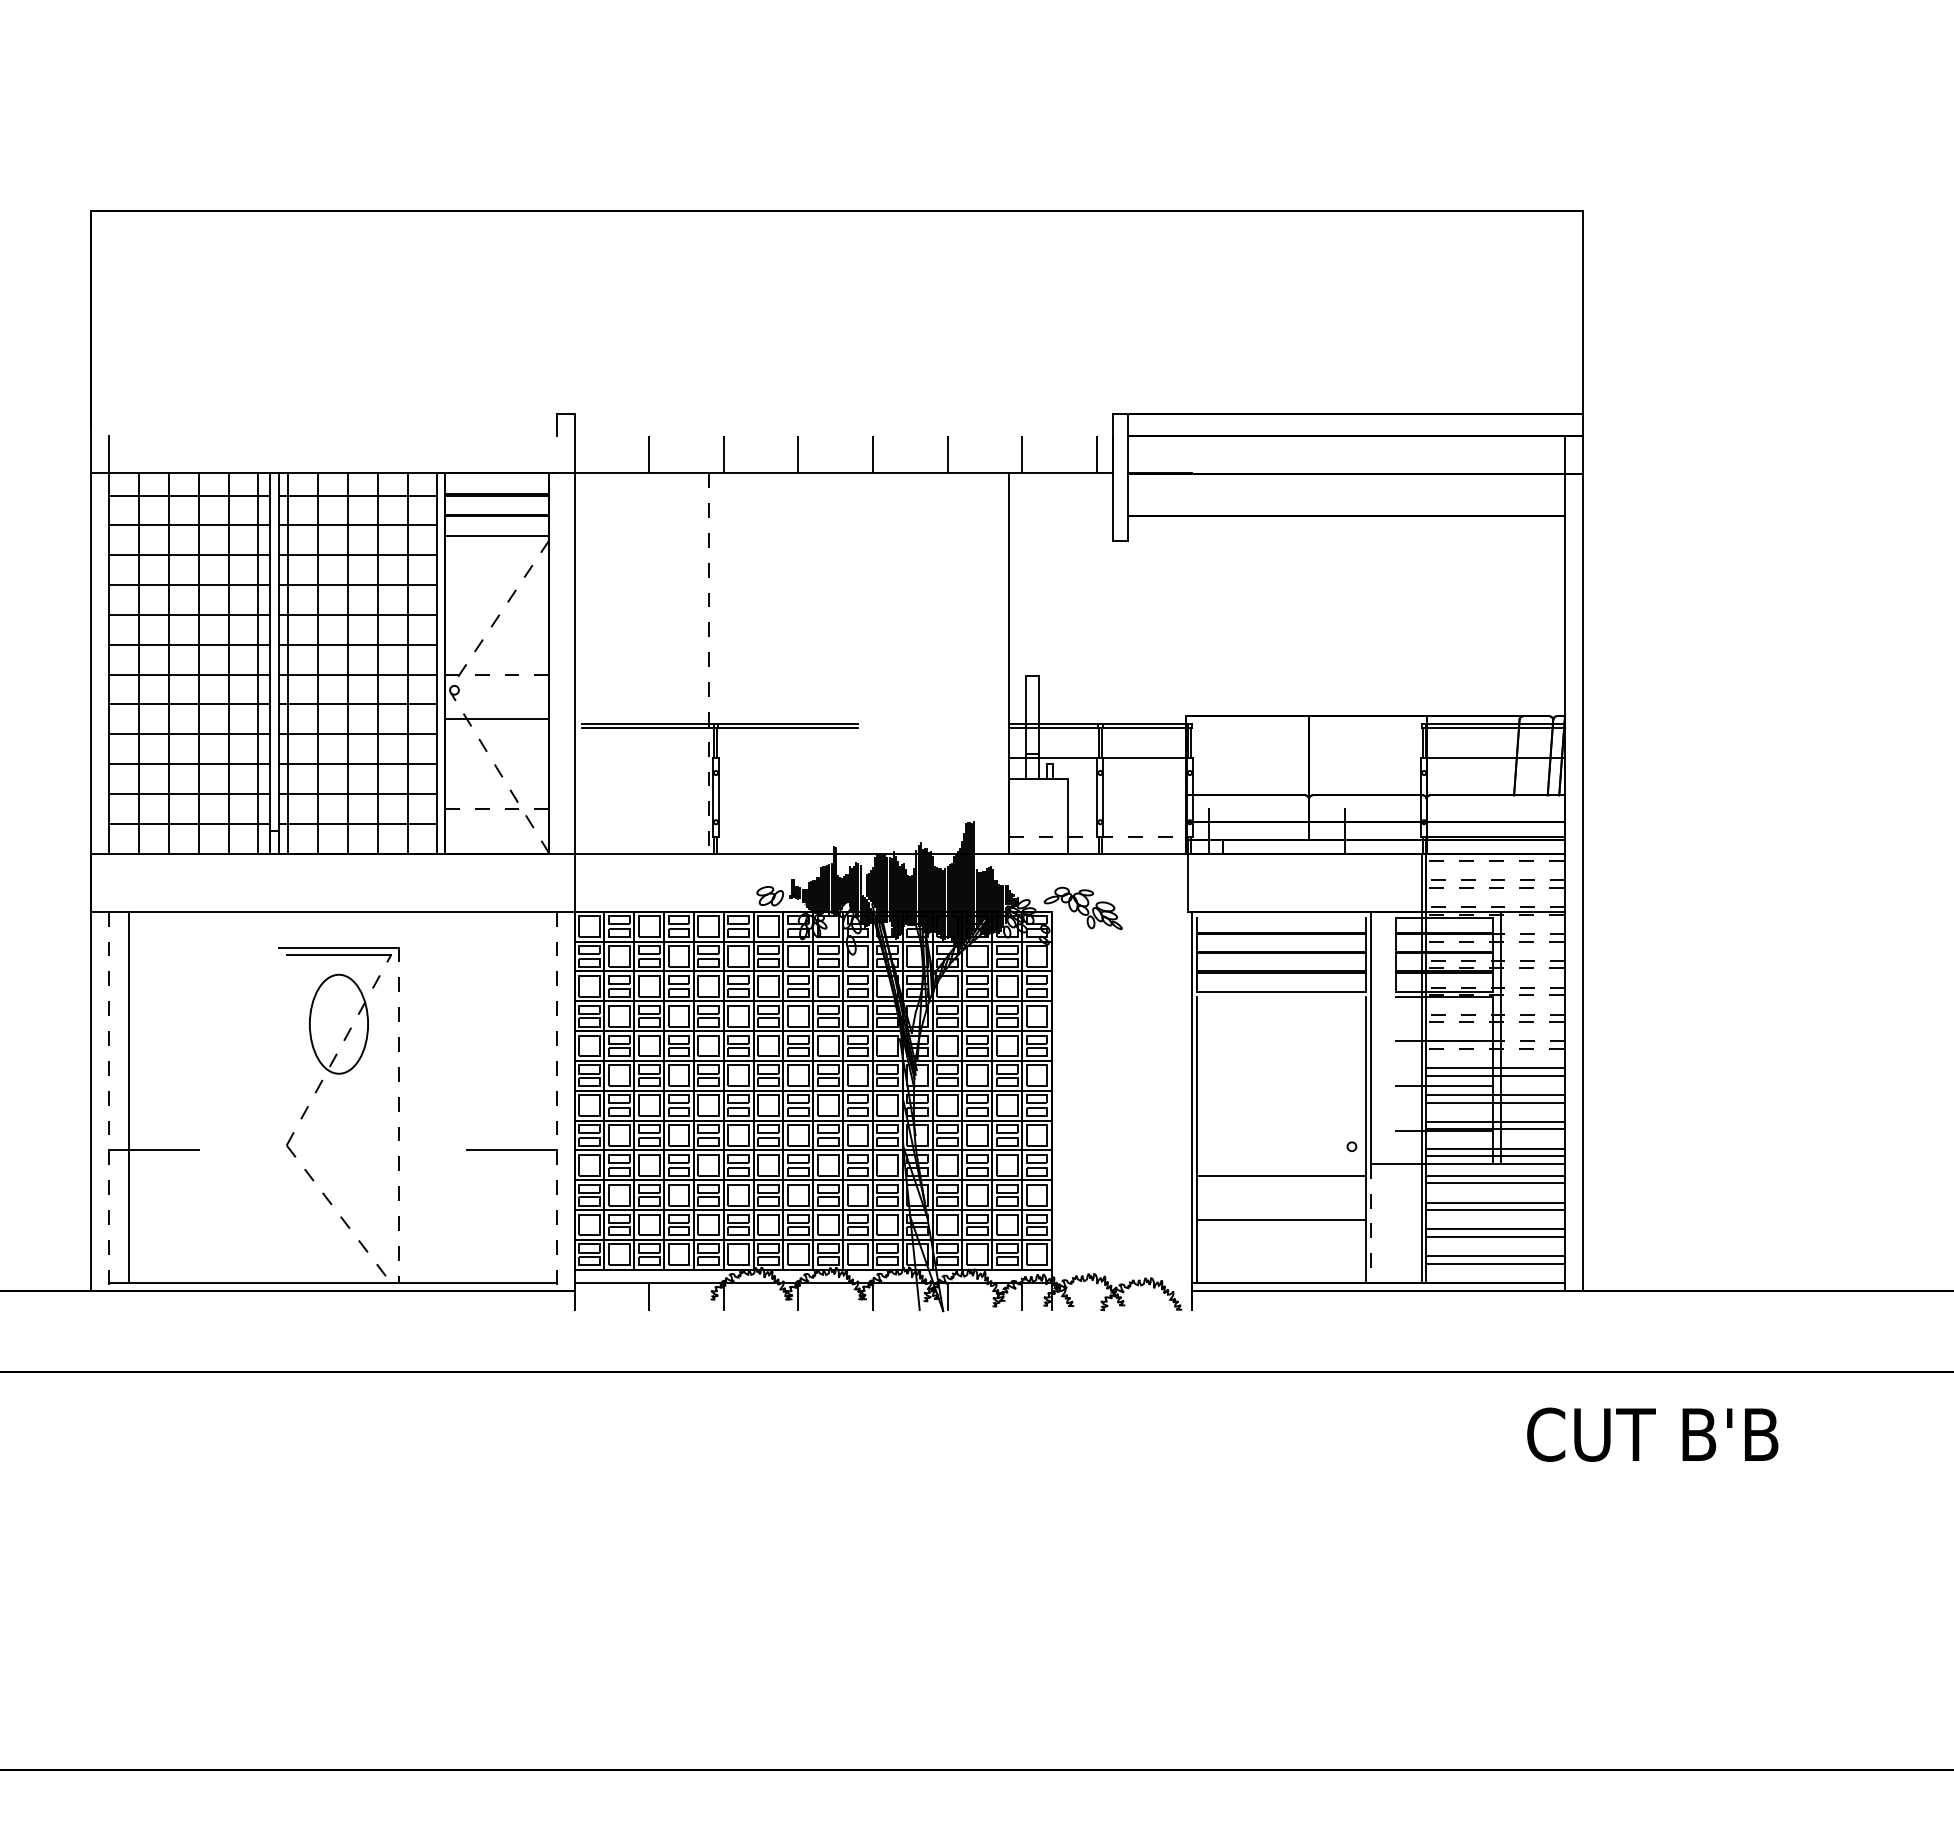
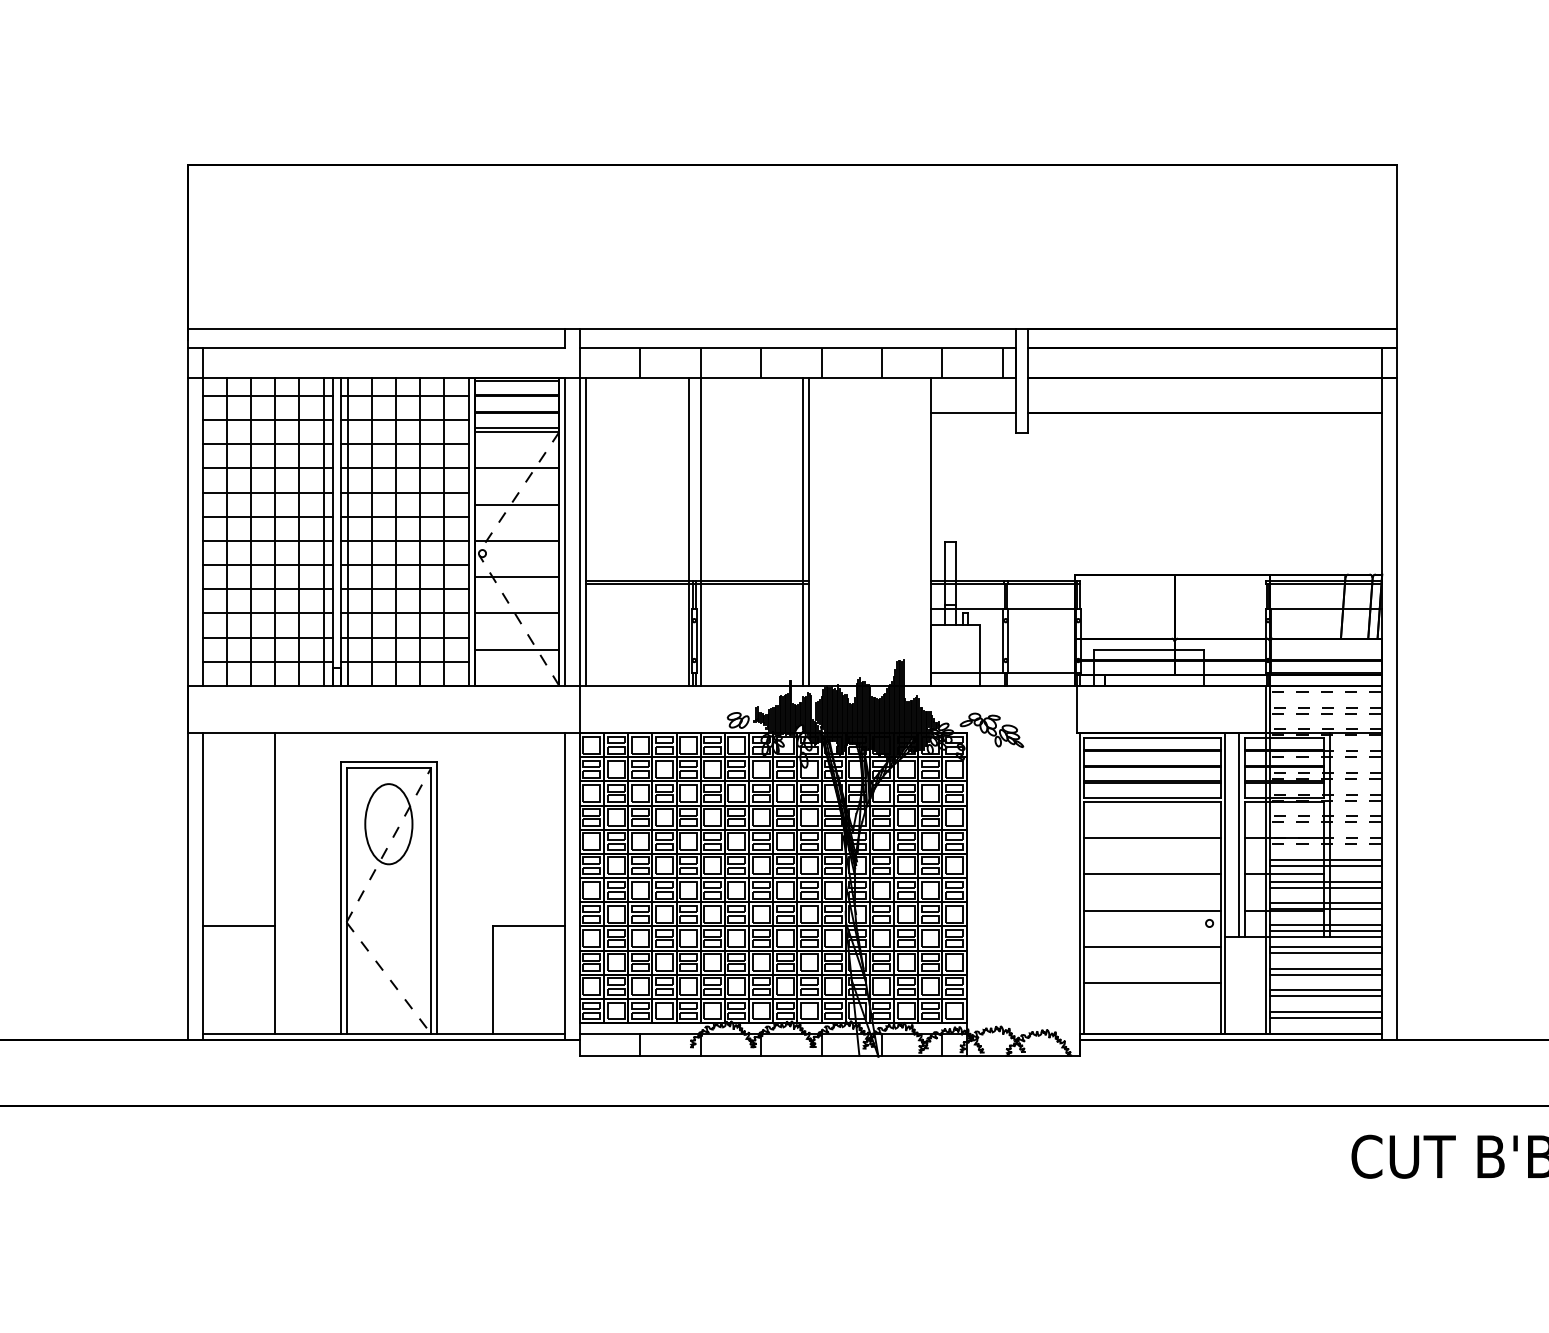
line: (323, 413) -> (376, 329), added
line: (843, 413) -> (797, 329), added
line: (323, 435) -> (376, 347), added
line: (843, 436) -> (797, 348), added
line: (496, 477) -> (516, 381), added
line: (1060, 516) -> (973, 412), added
line: (496, 540) -> (516, 432), added
line: (496, 585) -> (516, 468), added
line: (496, 629) -> (516, 504), added
line: (556, 663) -> (565, 531), added
line: (582, 663) -> (586, 531), added
line: (708, 663) -> (688, 531), dashed -> solid
line: (723, 663) -> (700, 531), added
line: (850, 663) -> (803, 531), added
line: (858, 663) -> (809, 531), added
line: (497, 674) -> (517, 540), dashed -> solid
line: (496, 764) -> (516, 613), added
line: (497, 808) -> (517, 649), dashed -> solid
line: (1276, 808) -> (1148, 649), added
line: (1098, 837) -> (1004, 672), dashed -> solid
line: (1281, 917) -> (1152, 737), added
line: (1281, 996) -> (1152, 801), added
line: (1388, 1037) -> (1239, 834), added
line: (1281, 1041) -> (1152, 838), added
line: (1396, 1079) -> (1245, 868), added
line: (1281, 1086) -> (1152, 874), added
line: (128, 1097) -> (275, 883), moved
line: (109, 1101) -> (202, 886), dashed -> solid
line: (556, 1101) -> (565, 886), dashed -> solid
line: (279, 1115) -> (340, 898), added
line: (398, 1115) -> (437, 898), dashed -> solid
line: (286, 1118) -> (346, 900), added
line: (391, 1118) -> (431, 900), added
line: (1281, 1130) -> (1152, 910), added
line: (467, 1216) -> (493, 979), added
line: (1370, 1223) -> (1224, 985), dashed -> solid
line: (883, 1309) -> (830, 1055), added

